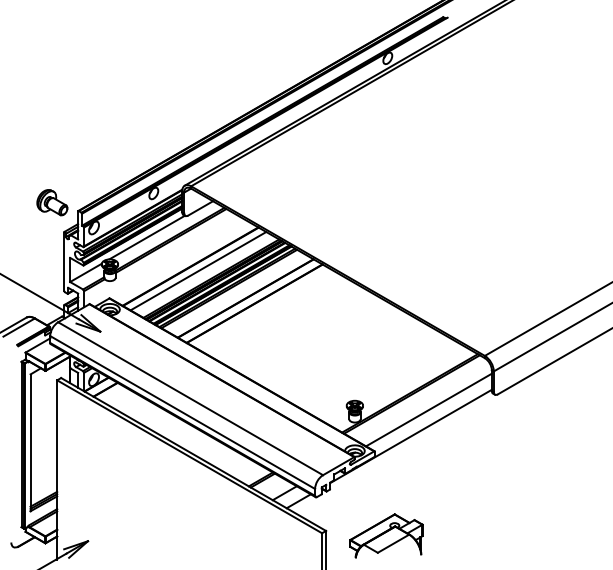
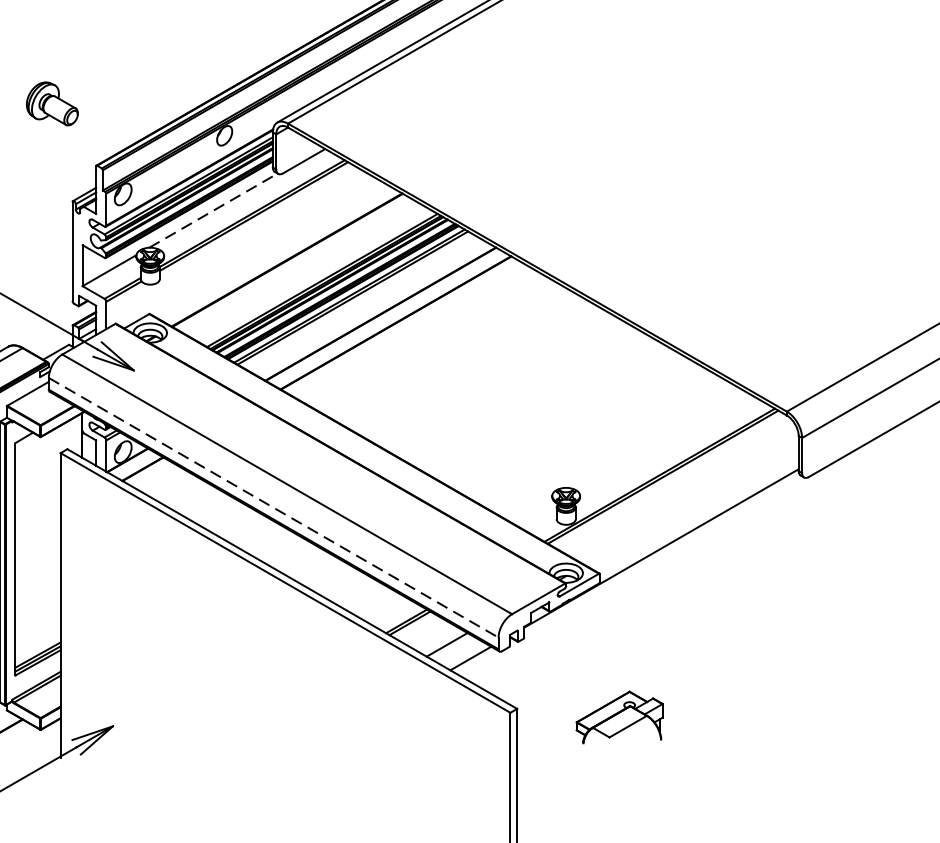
part: (52, 202) -> (52, 103), moved
line: (147, 237) -> (213, 210), solid -> dashed
line: (198, 271) -> (300, 268), removed
line: (428, 409) -> (691, 502), removed
line: (182, 412) -> (273, 507), solid -> dashed
part: (386, 535) -> (619, 716), size x0.7

